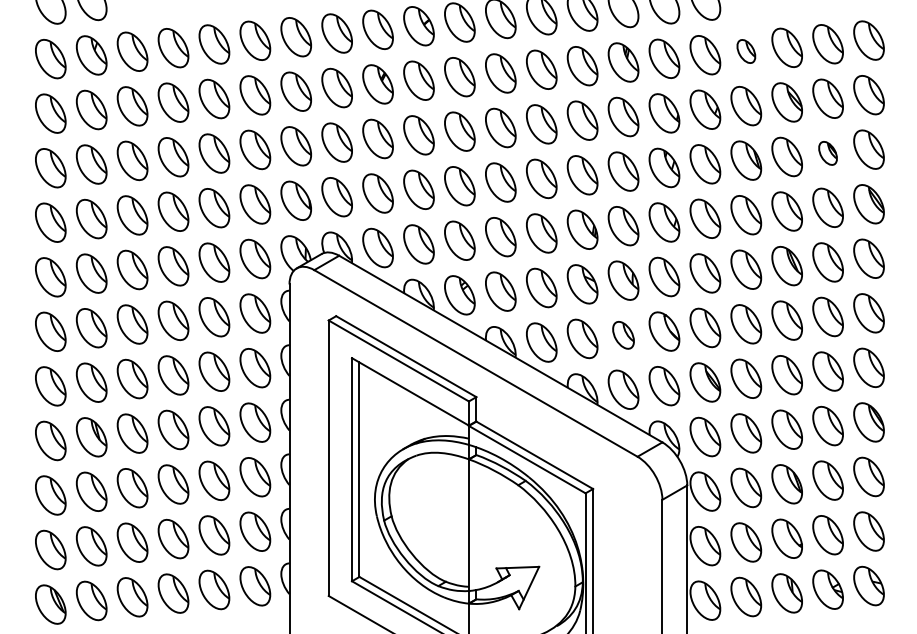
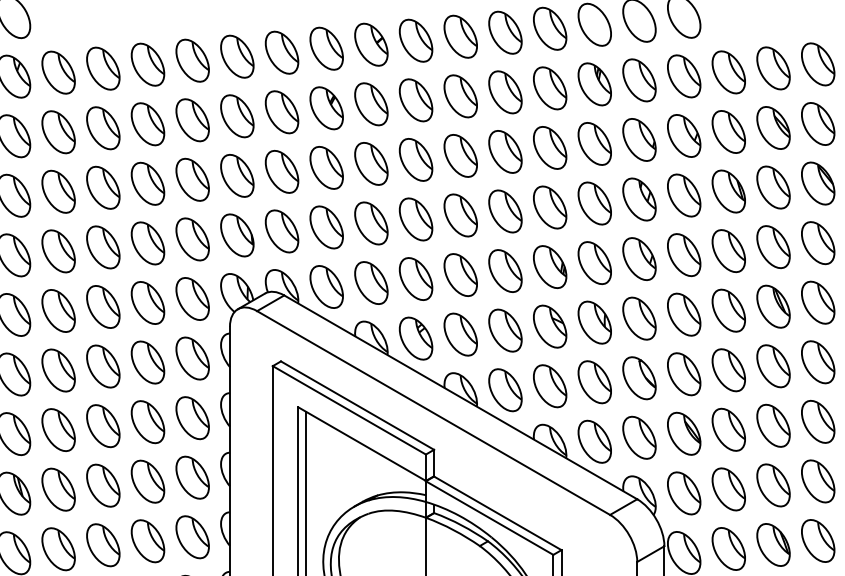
part: (746, 51) -> (729, 72), size x1.67
part: (827, 153) -> (817, 183), size x1.67
part: (623, 335) -> (594, 382), size x1.43

